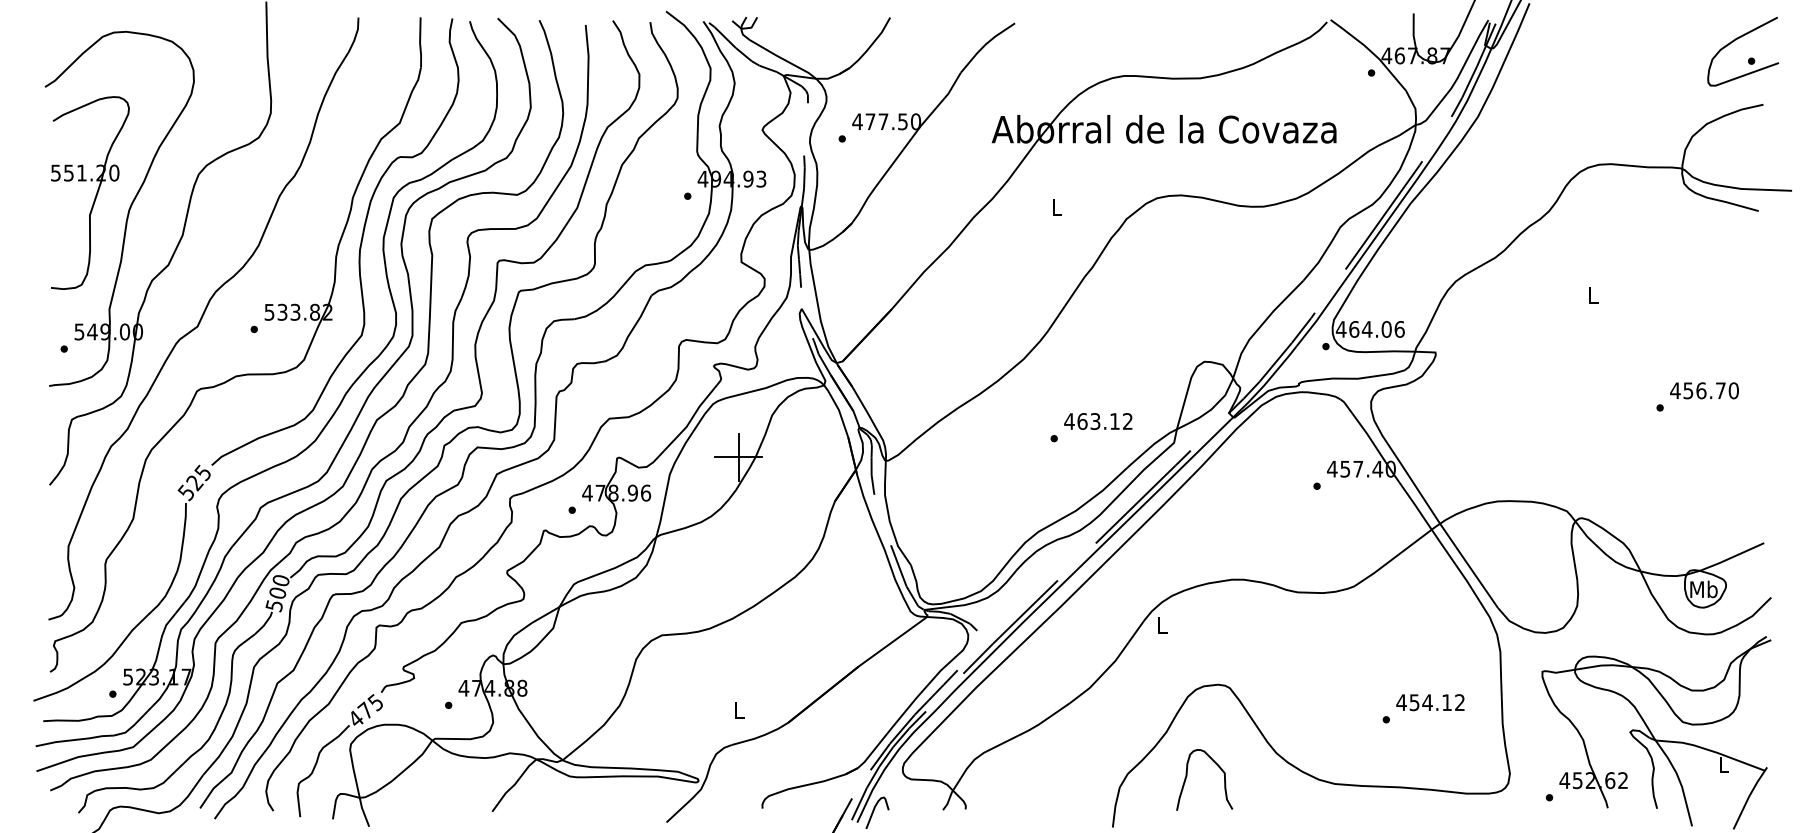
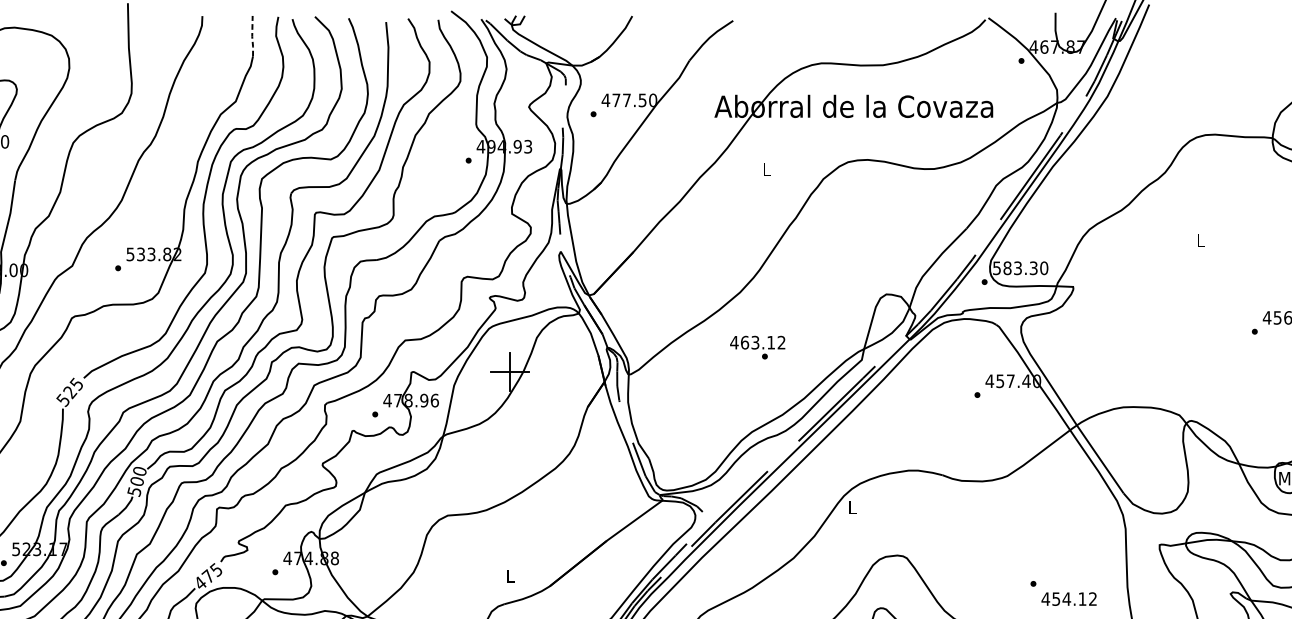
line: (420, 43) -> (252, 37), solid -> dashed
text: (1369, 329) -> (1019, 268), 464.06 -> 583.30
text: (1098, 421) -> (757, 342), moved
text: (1430, 702) -> (1069, 598), moved

